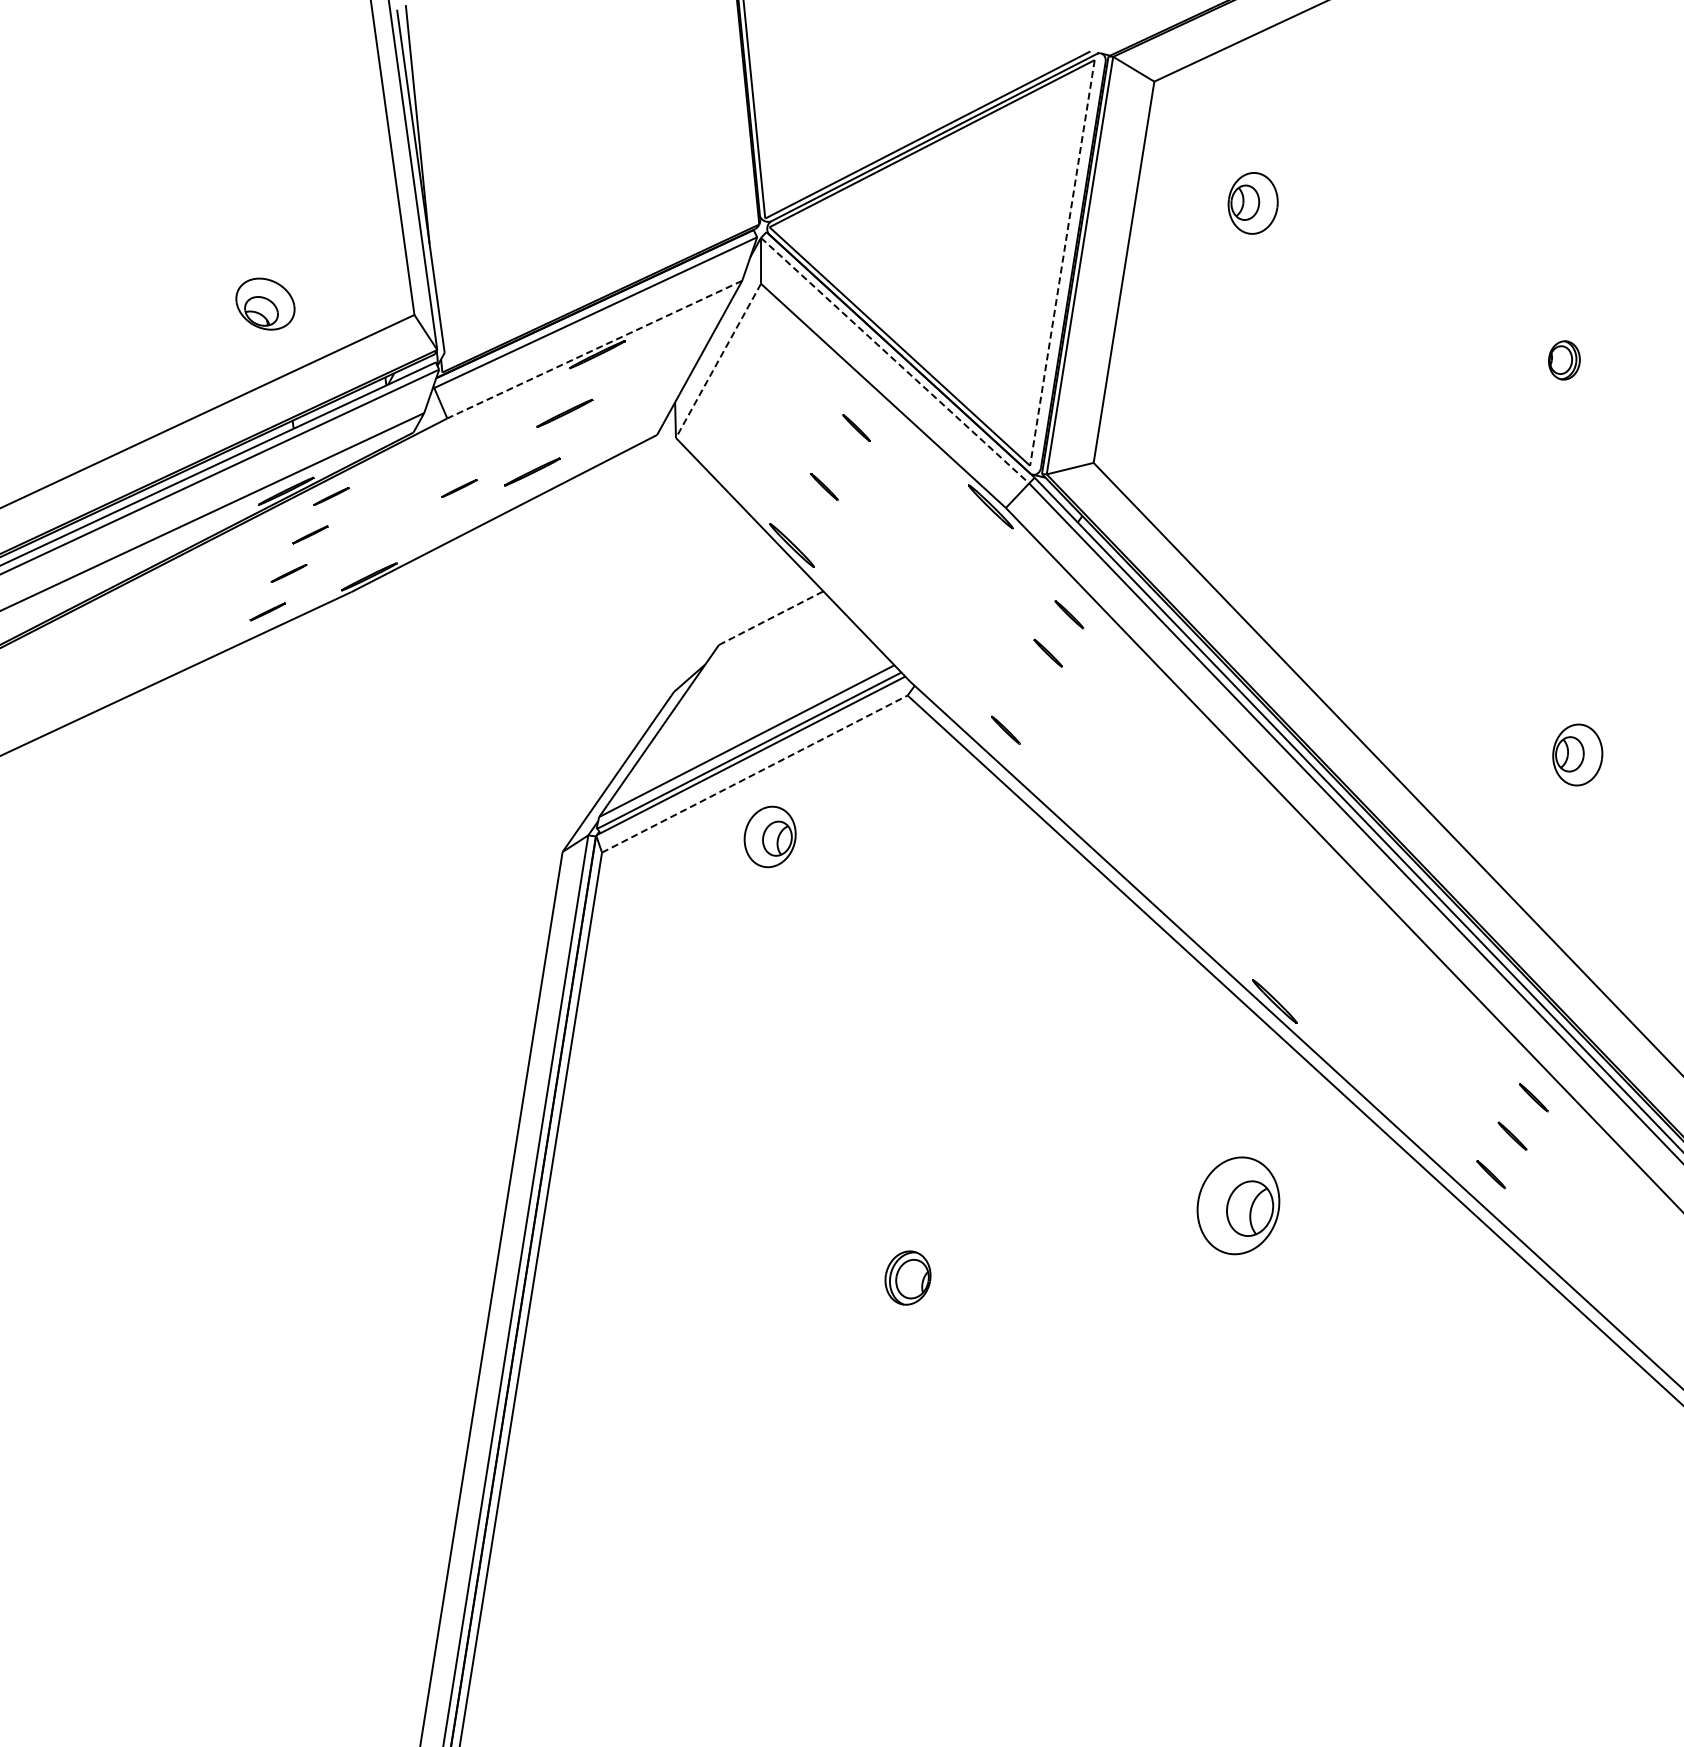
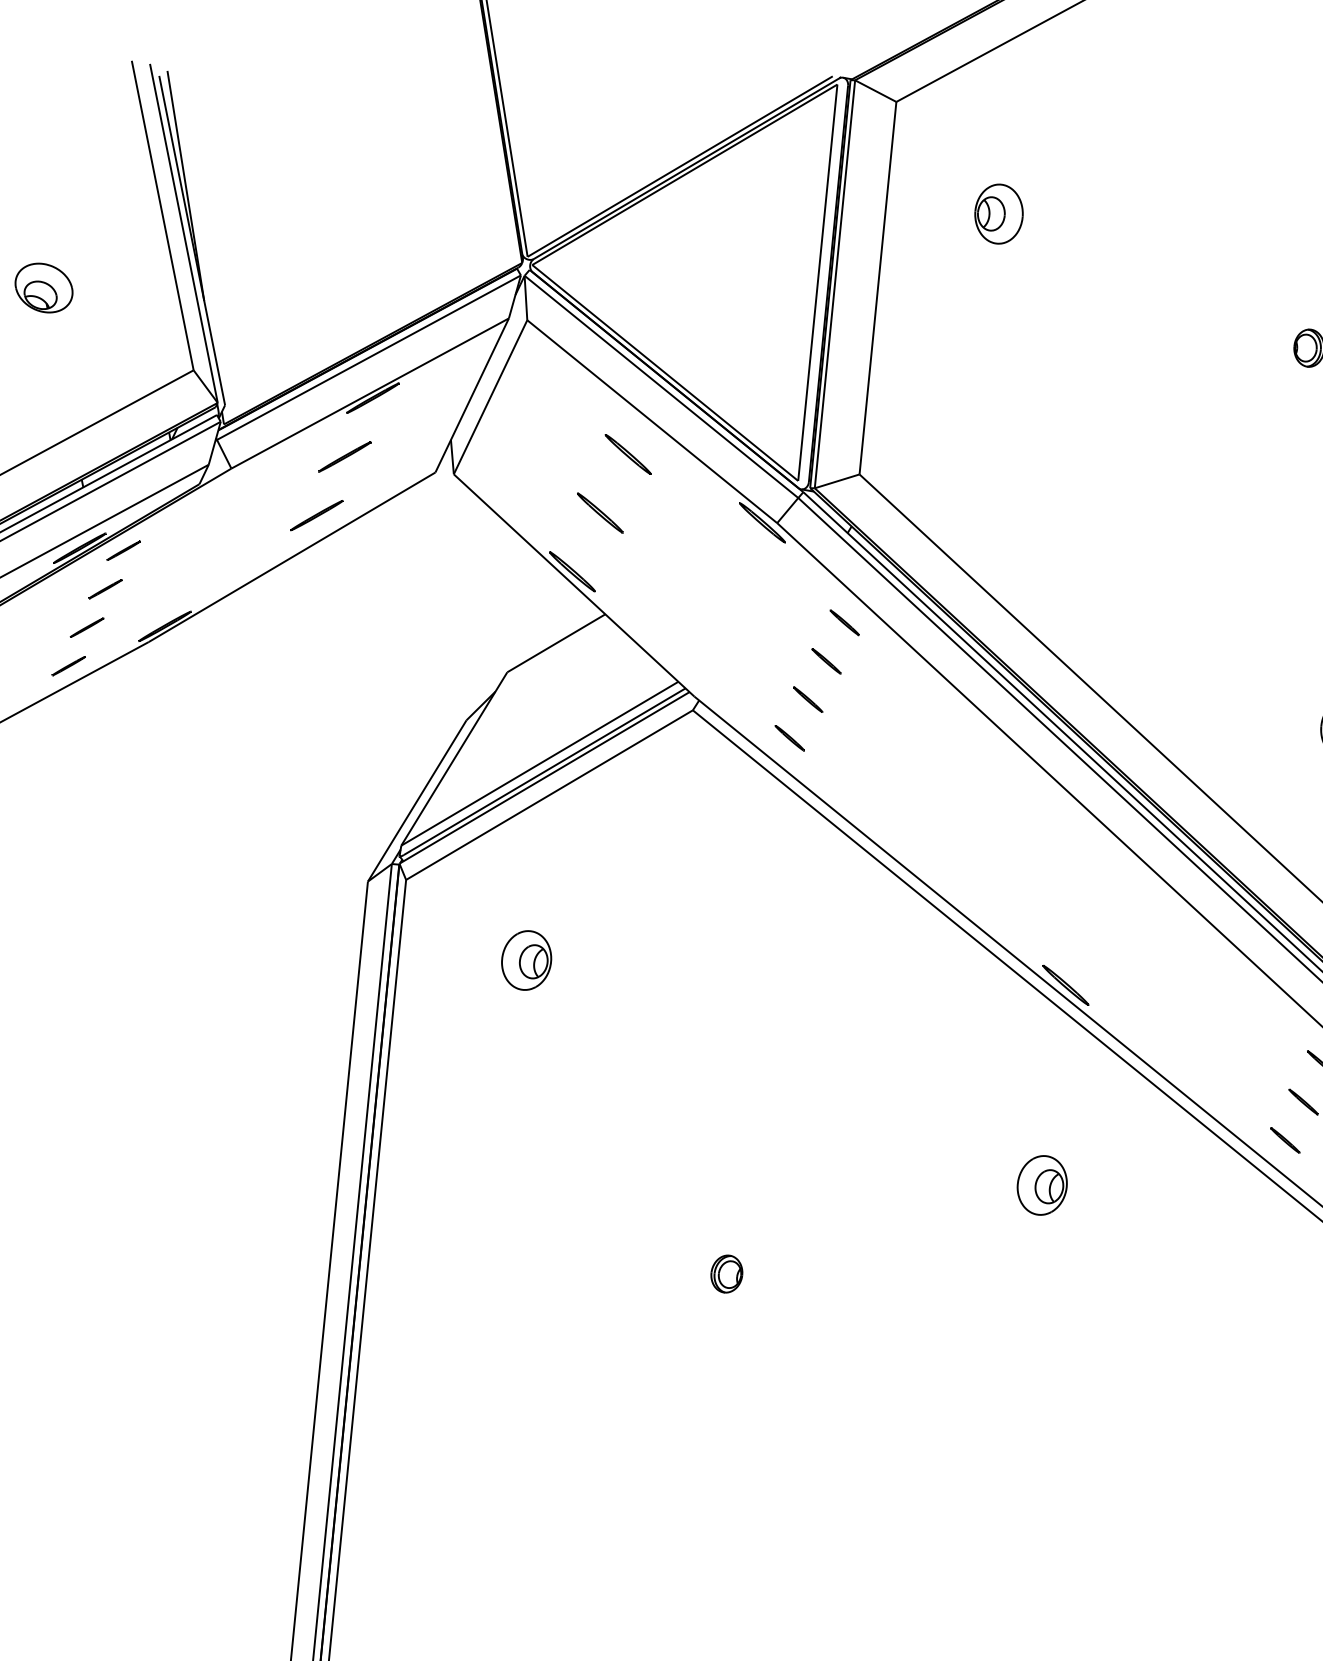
line: (1062, 263) -> (817, 283), dashed -> solid
part: (265, 303) -> (44, 287), moved
line: (594, 349) -> (369, 393), dashed -> solid
line: (895, 360) -> (661, 386), dashed -> solid
line: (718, 361) -> (490, 397), dashed -> solid
part: (856, 427) -> (627, 453), size x1.67
part: (824, 486) -> (600, 512), size x1.67
line: (459, 488) -> (247, 535), removed
line: (771, 618) -> (556, 643), dashed -> solid
line: (1026, 691) -> (807, 699), added
line: (754, 774) -> (549, 795), dashed -> solid
part: (769, 836) -> (525, 960), moved
part: (1237, 1206) -> (1041, 1185), size x0.62
part: (908, 1277) -> (727, 1273), size x0.71

